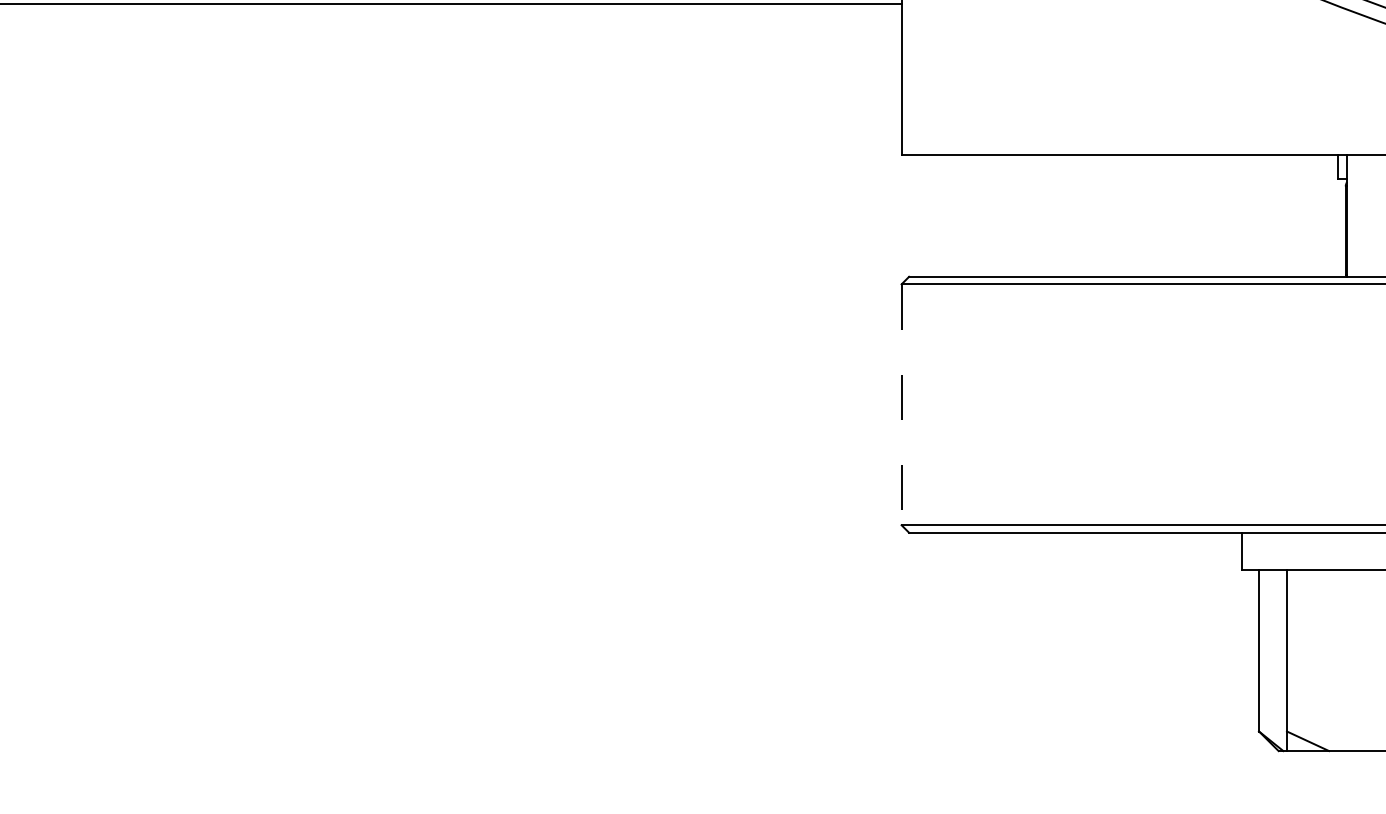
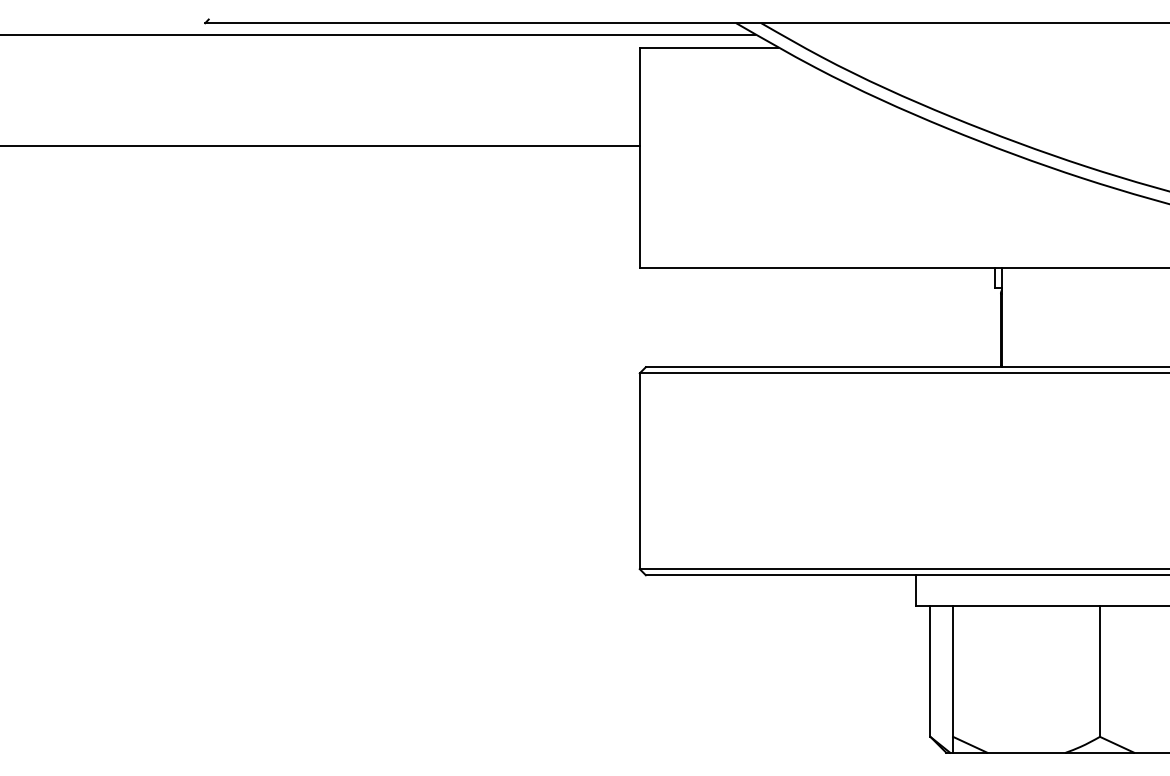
line: (901, 405) -> (639, 471), dashed -> solid

